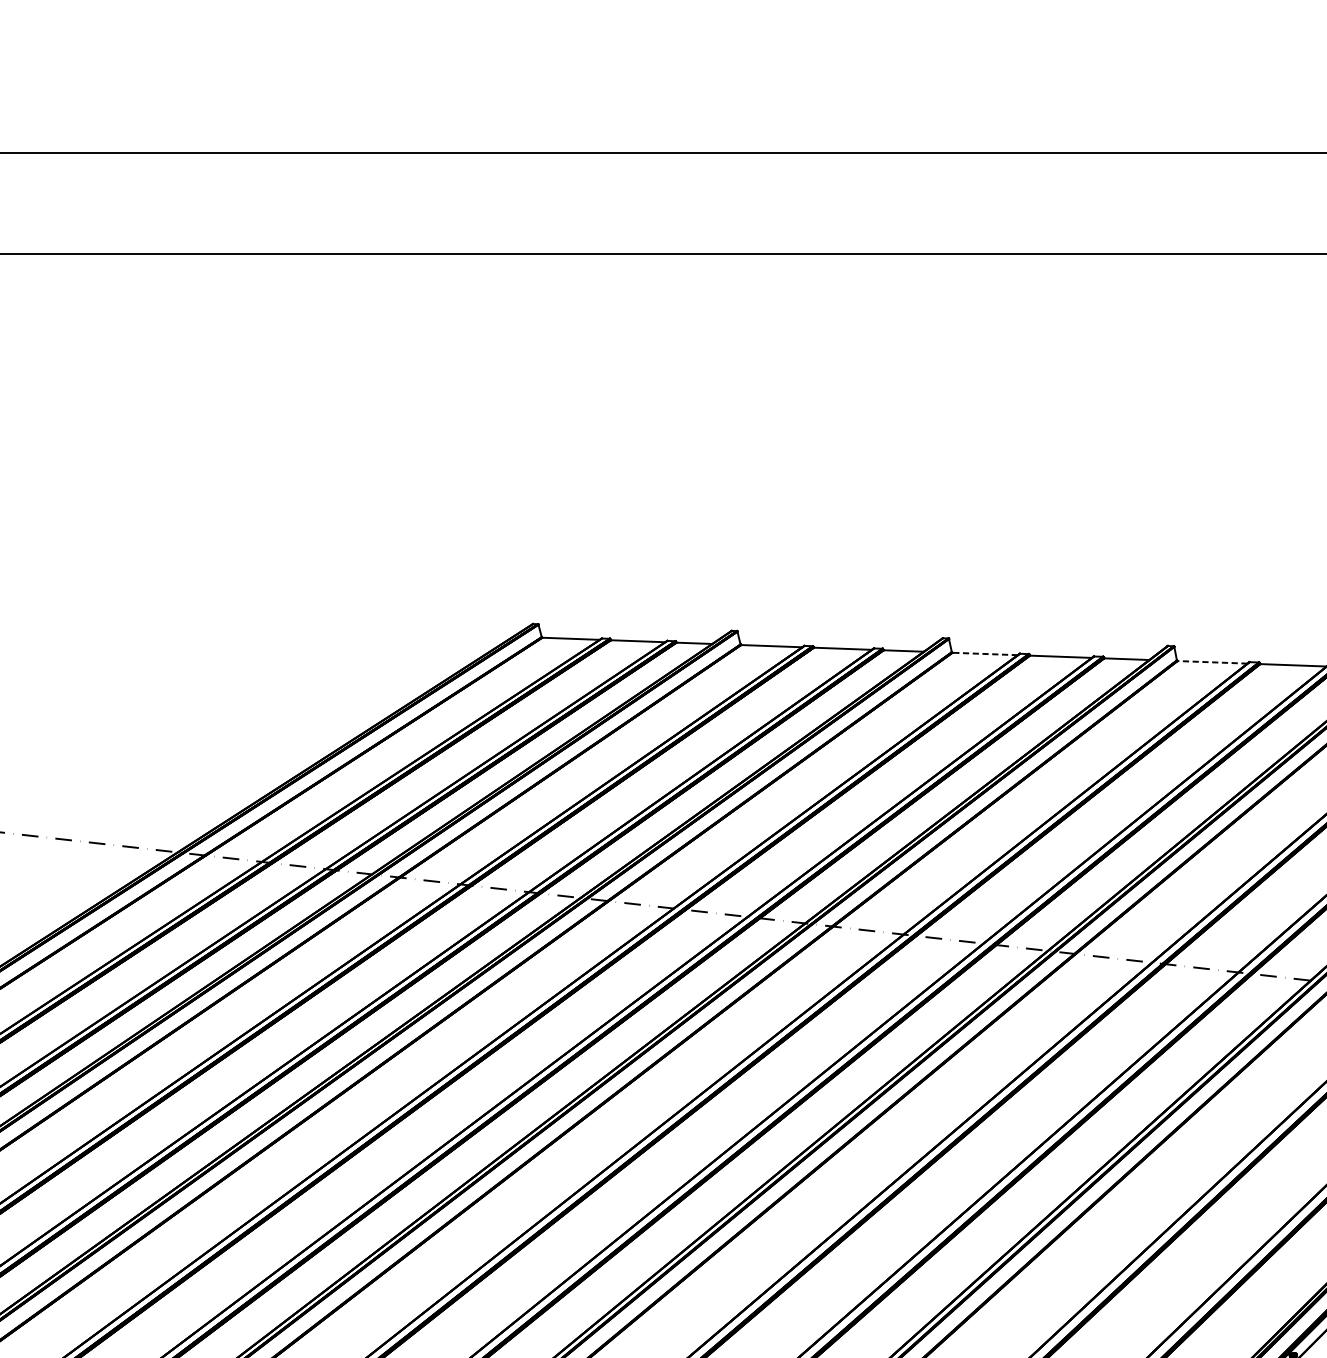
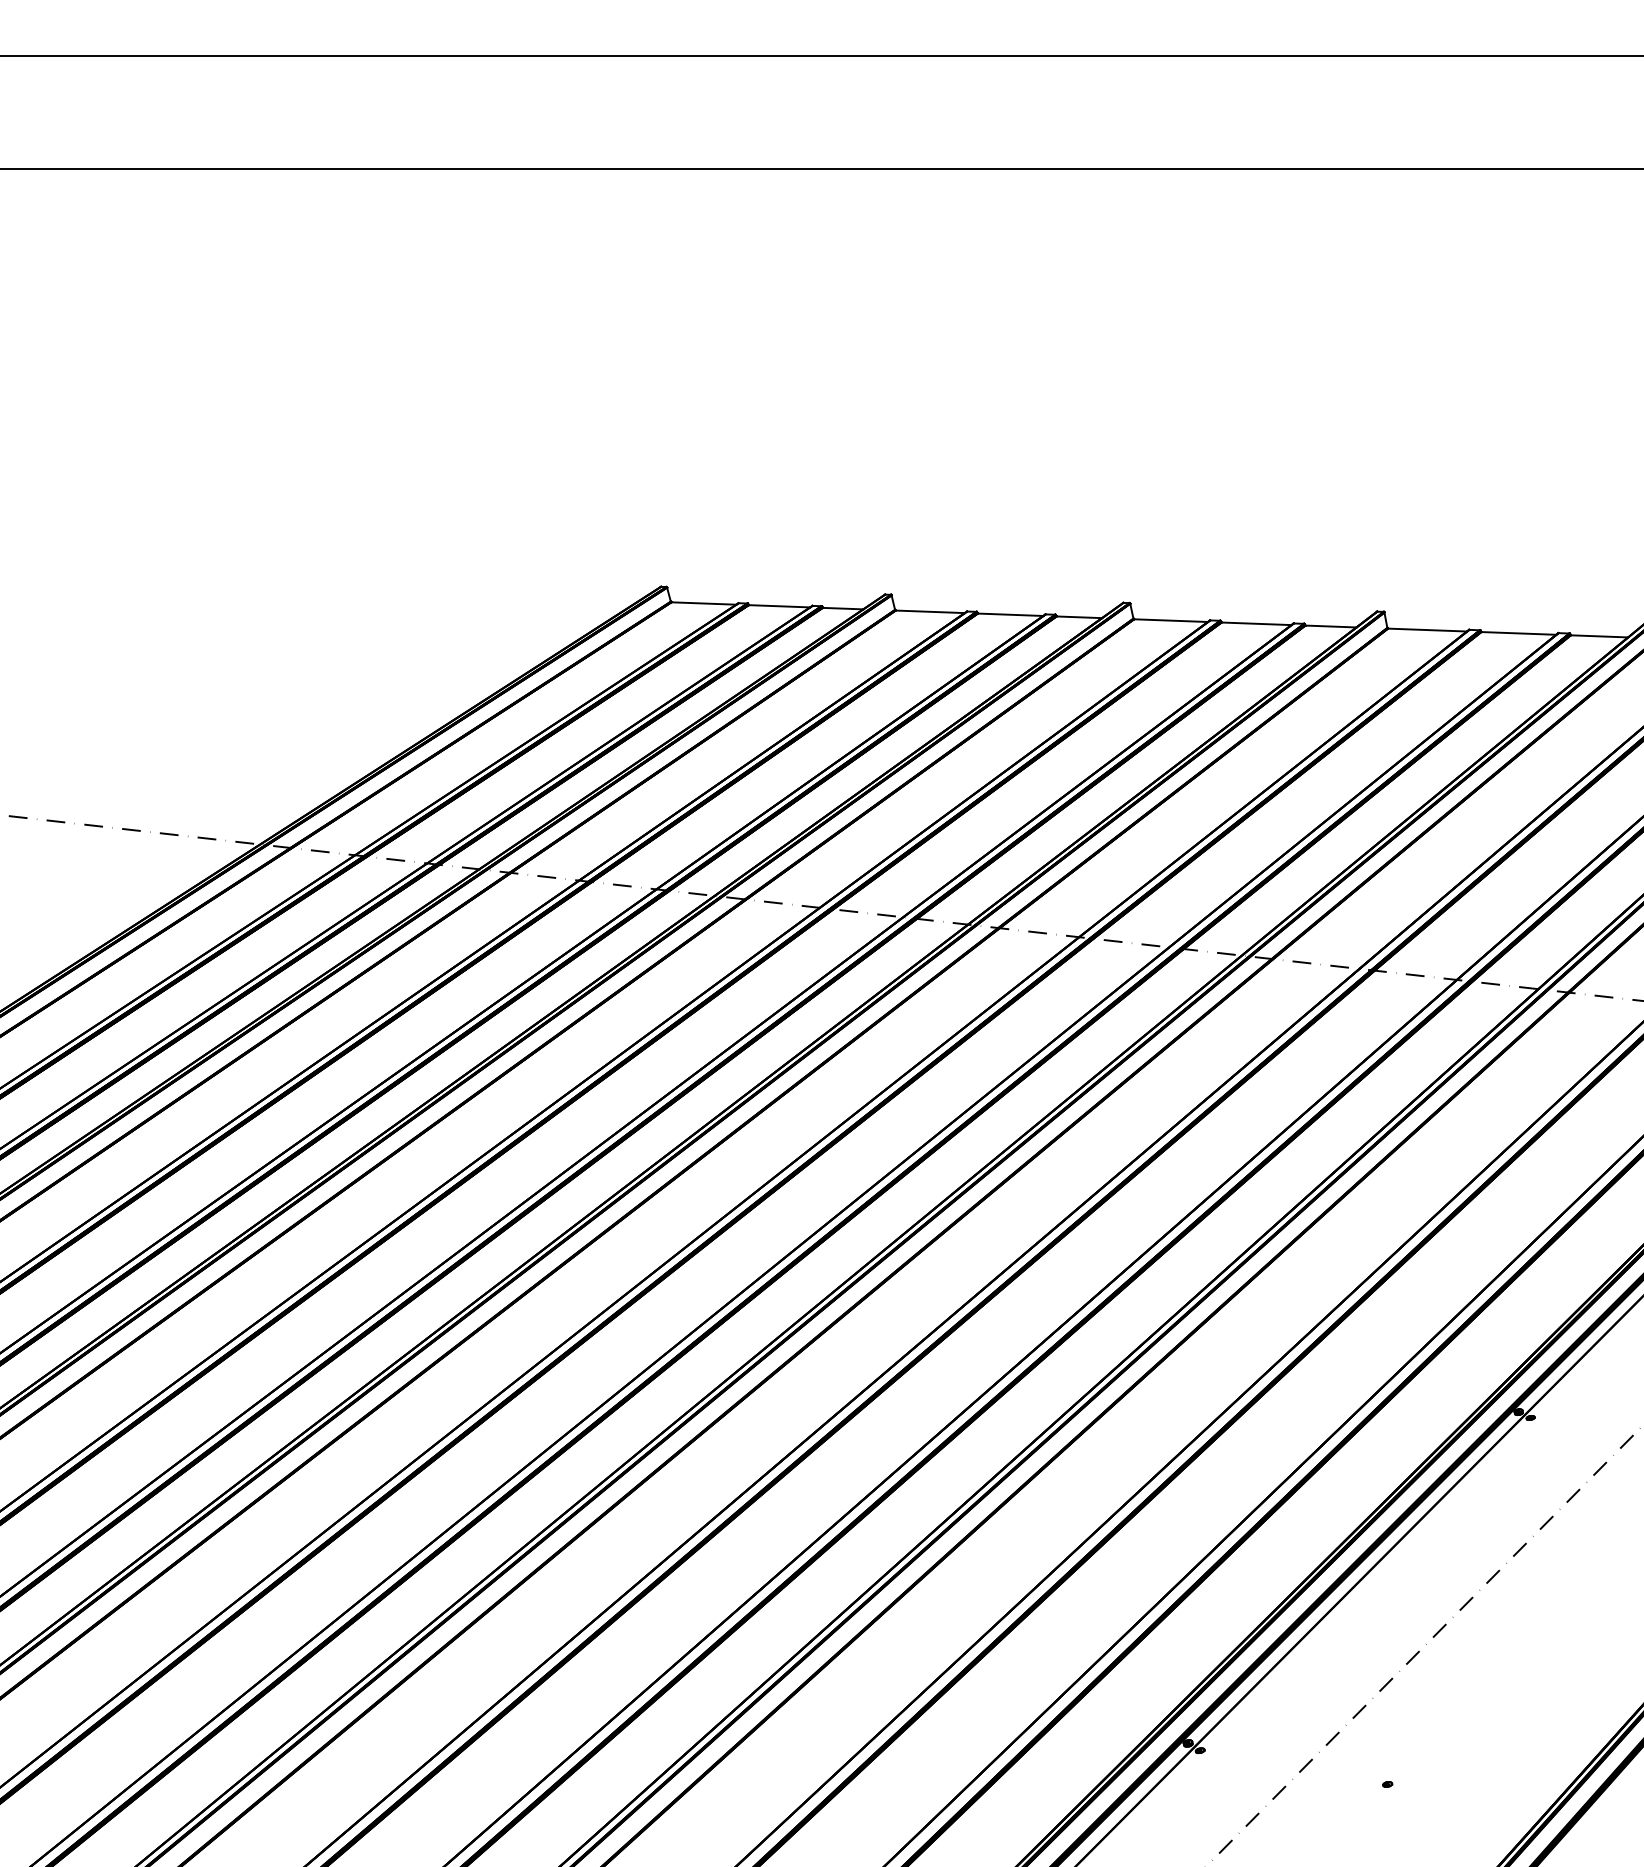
line: (985, 653) -> (1171, 620), dashed -> solid
line: (1212, 662) -> (1427, 630), dashed -> solid

